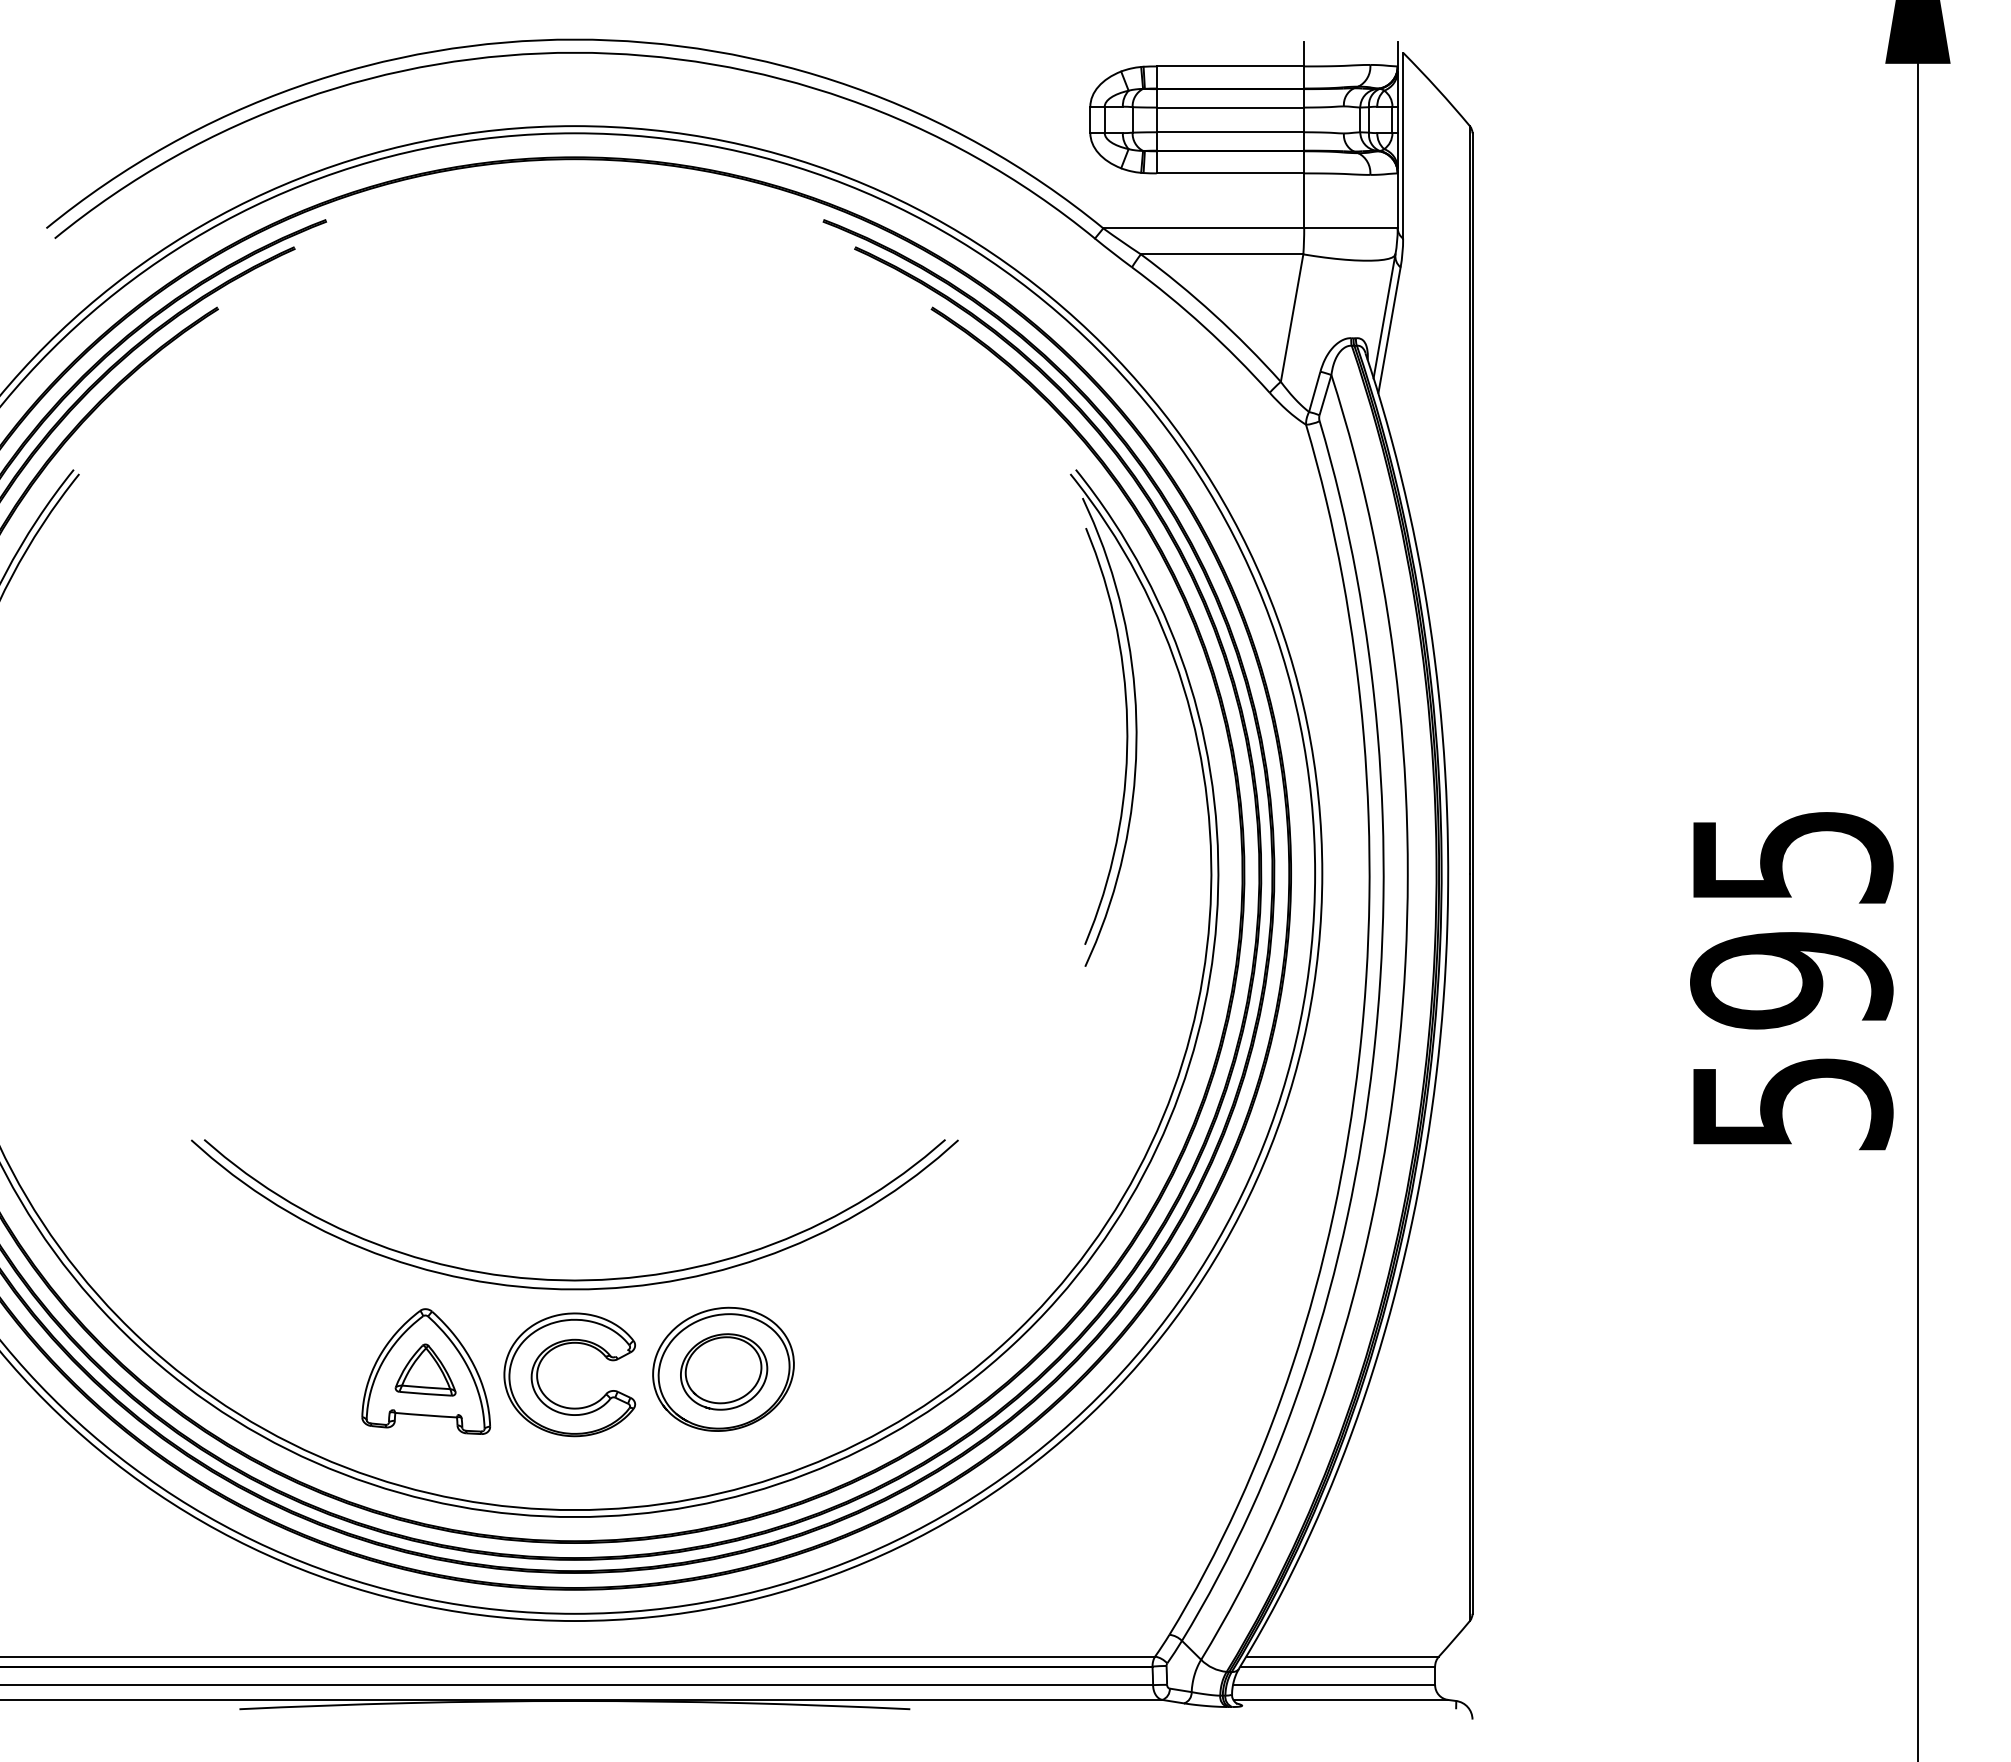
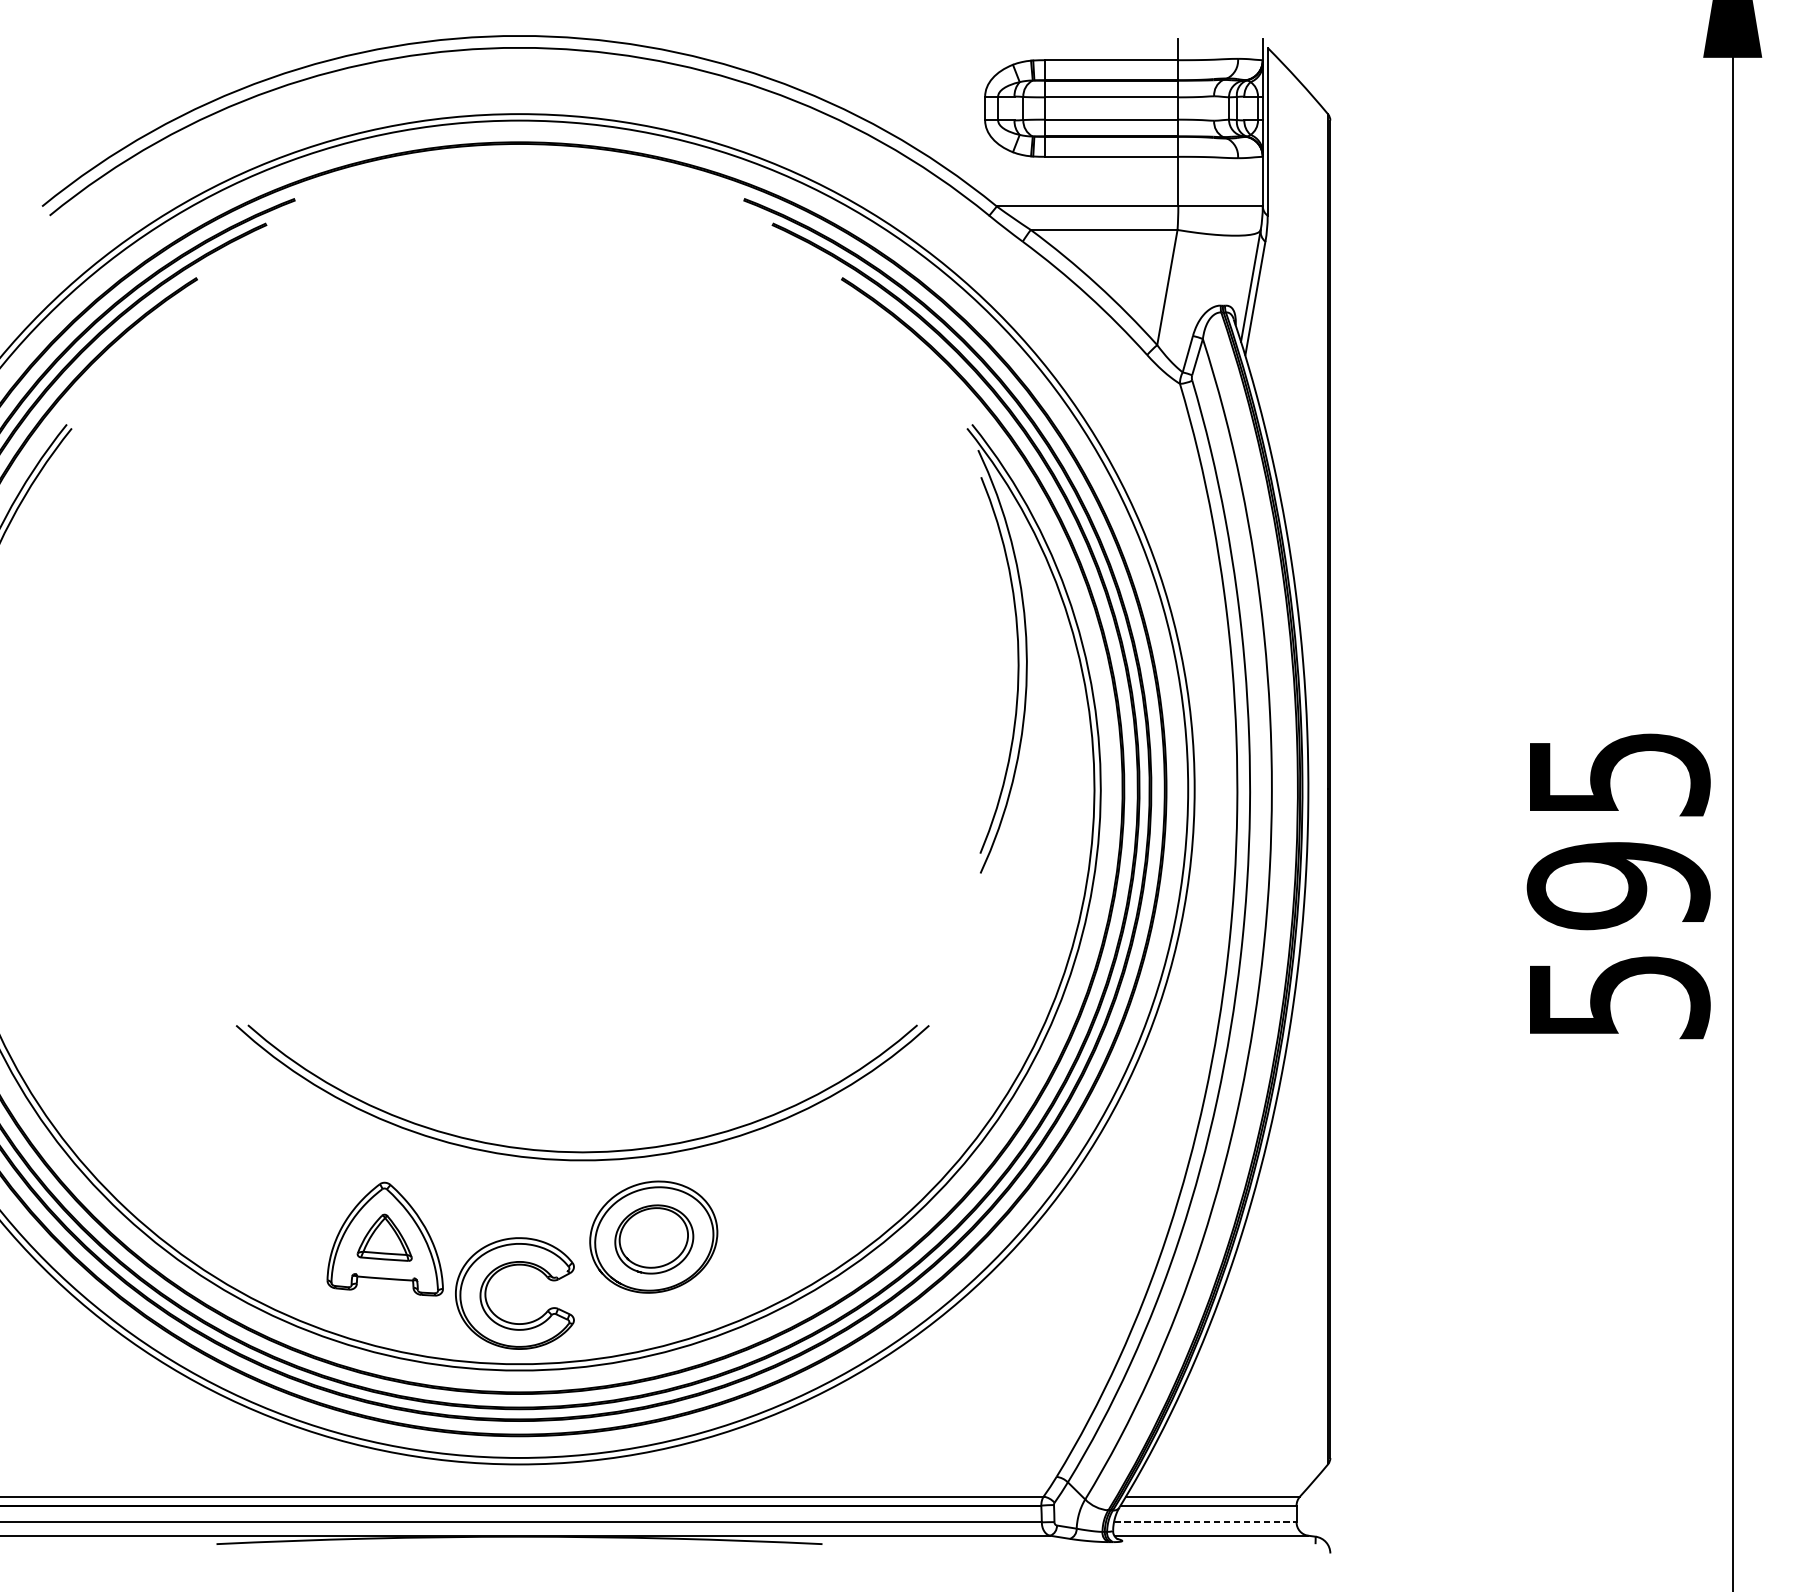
part: (574, 1279) -> (582, 1151), moved
part: (554, 1349) -> (501, 1270), moved
line: (1334, 1685) -> (1205, 1522), solid -> dashed

